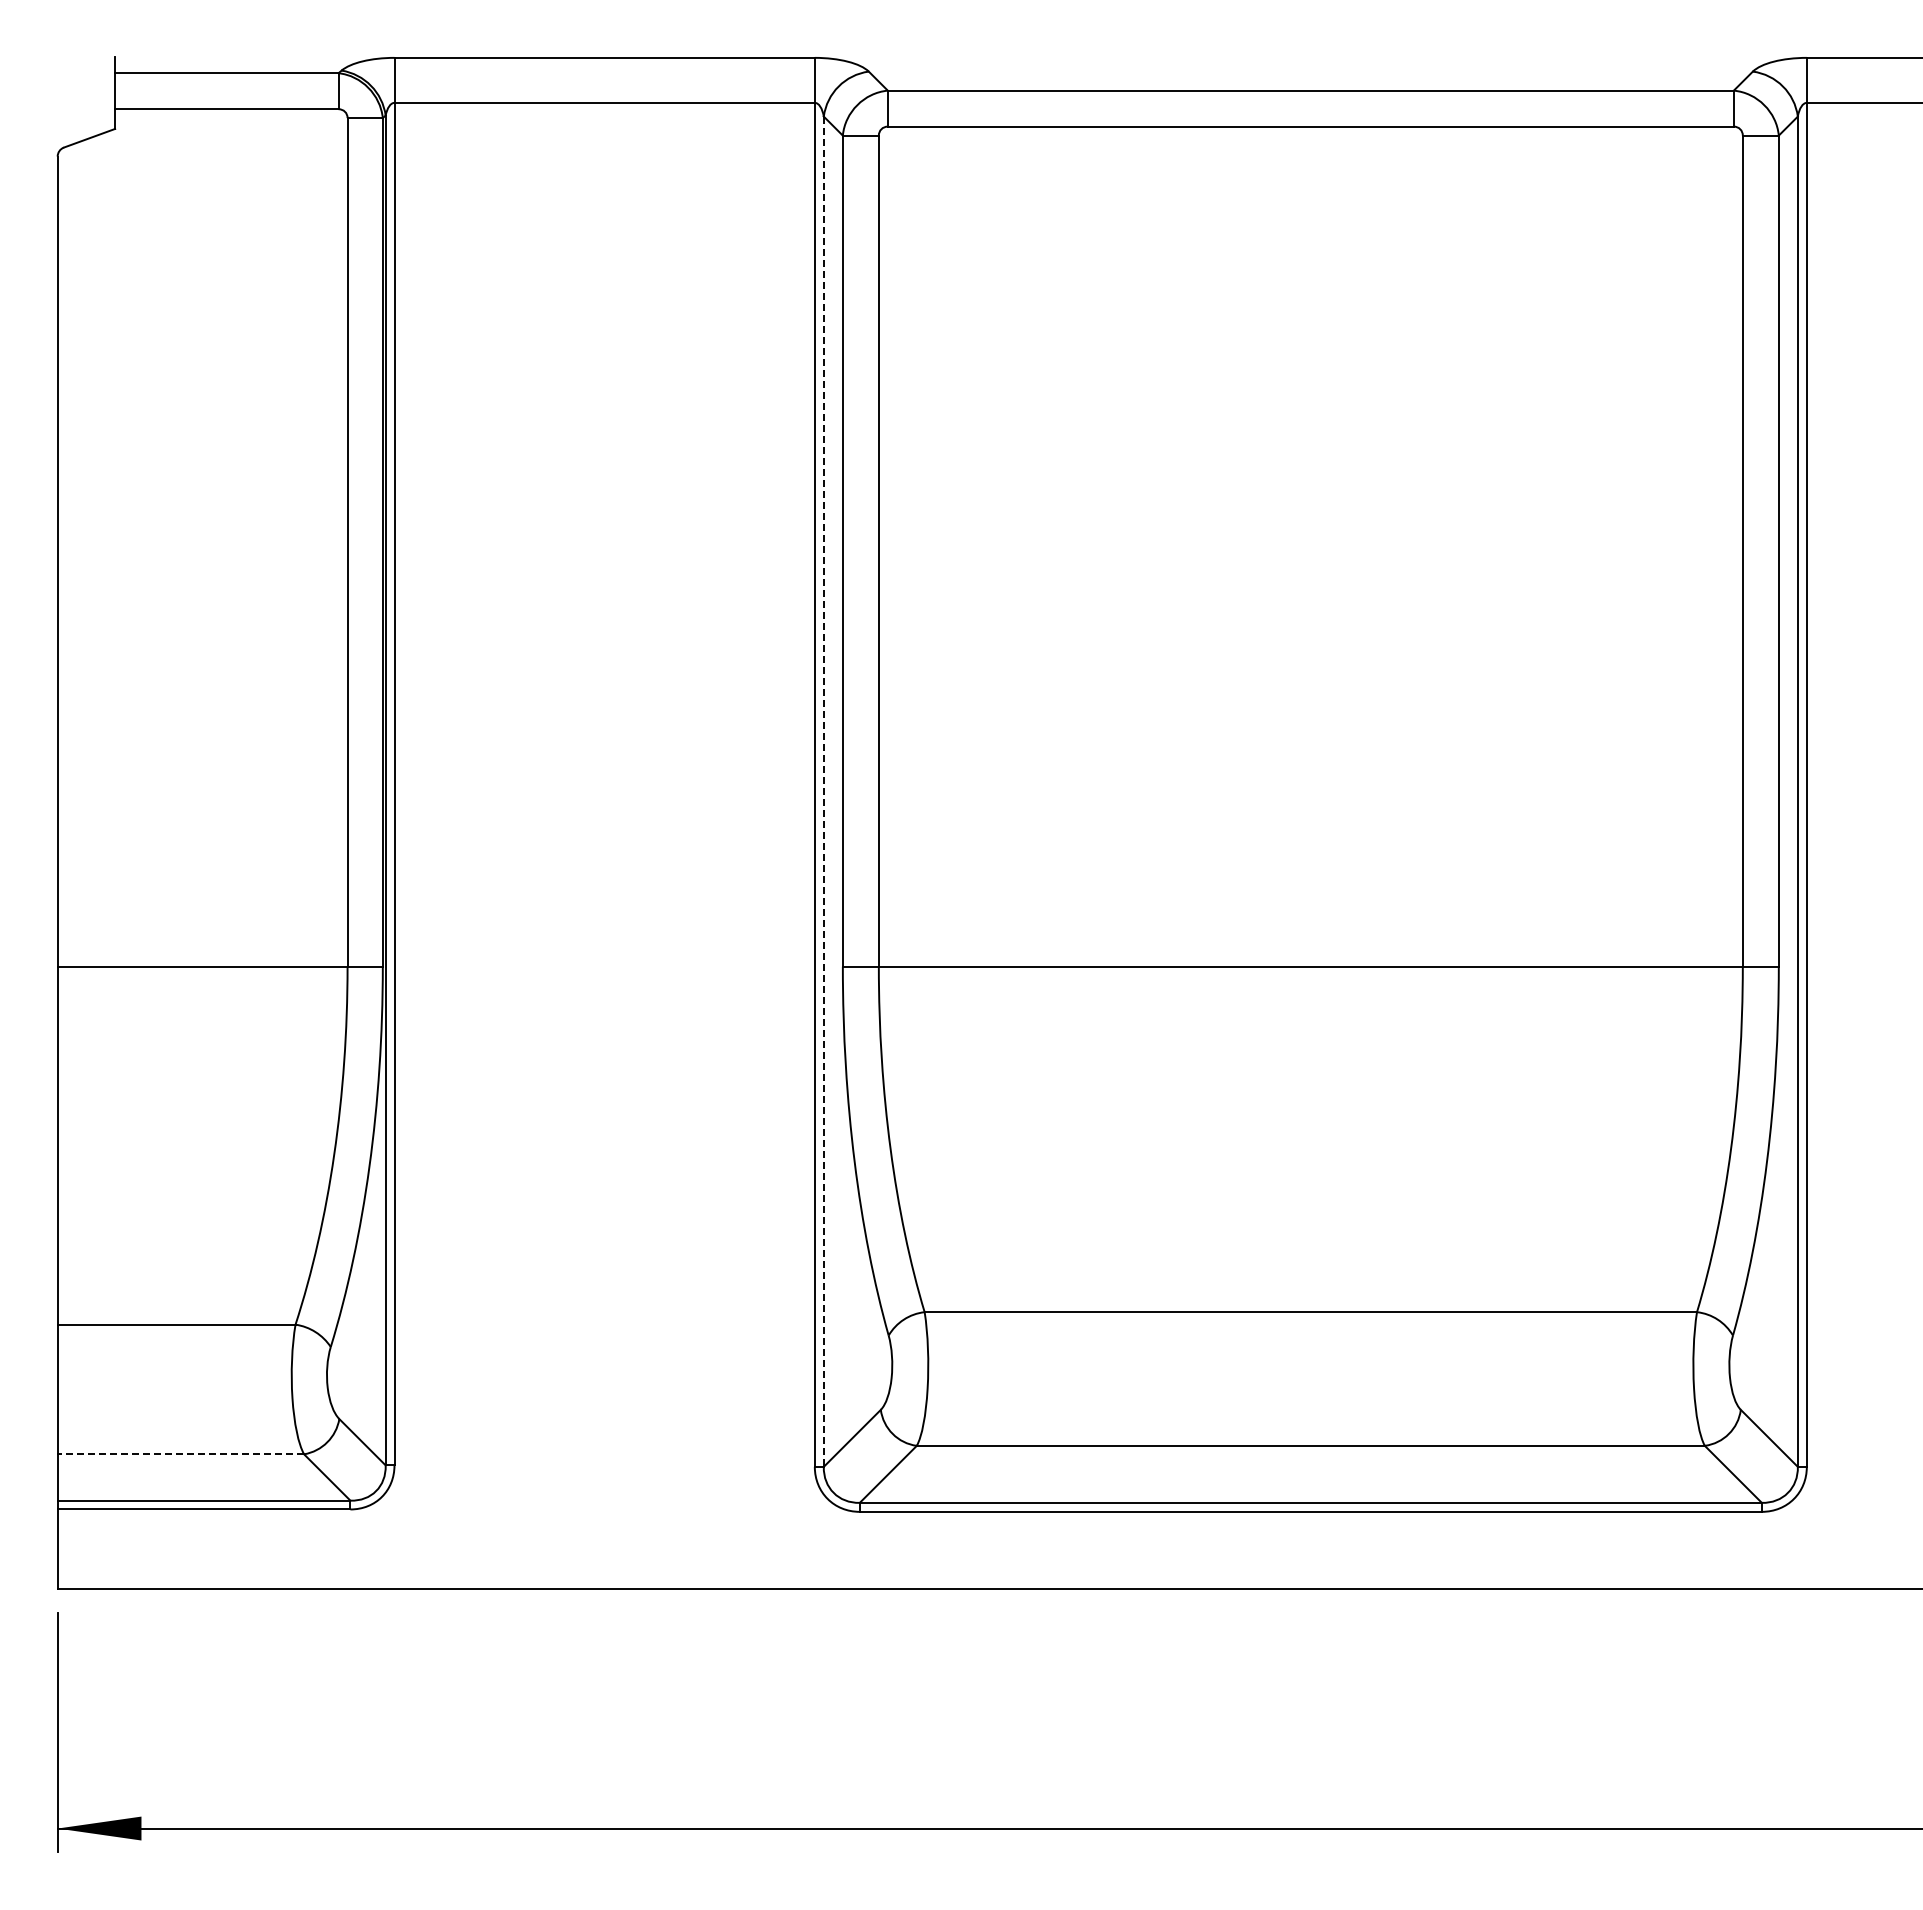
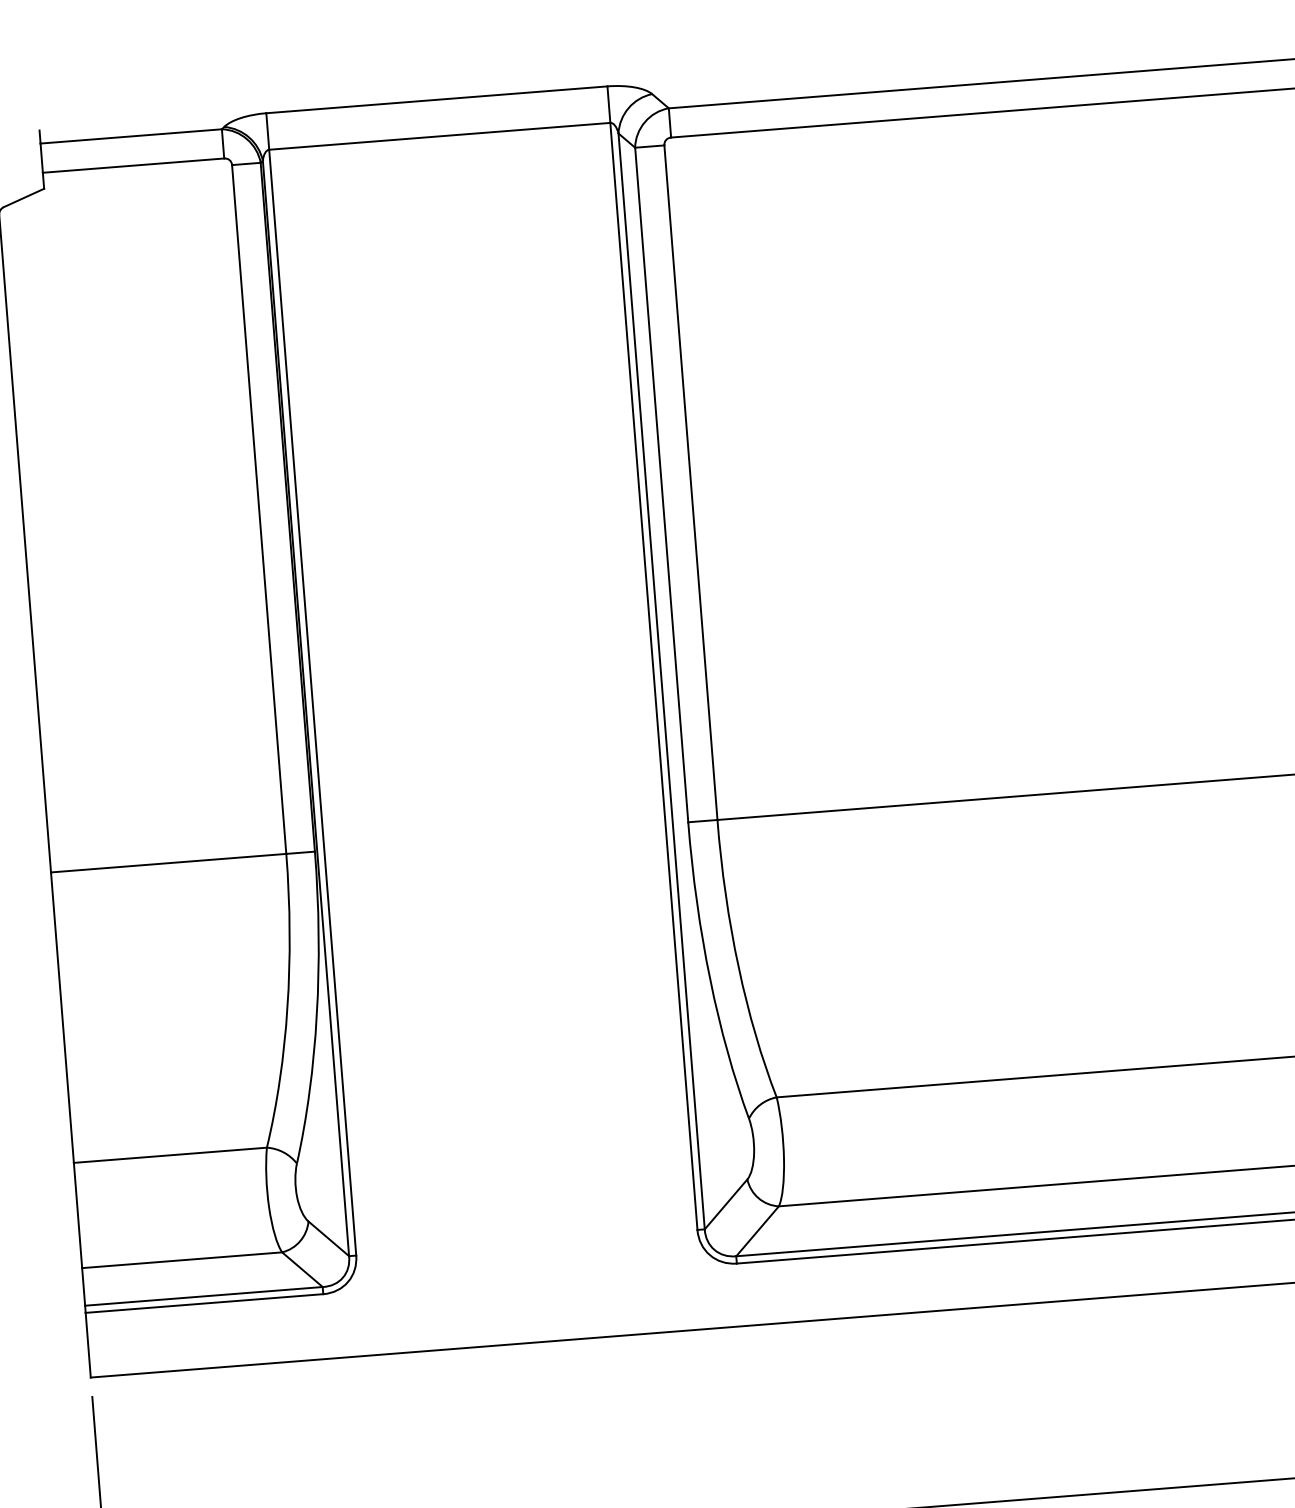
line: (823, 792) -> (661, 682), dashed -> solid
line: (180, 1454) -> (181, 1260), dashed -> solid

